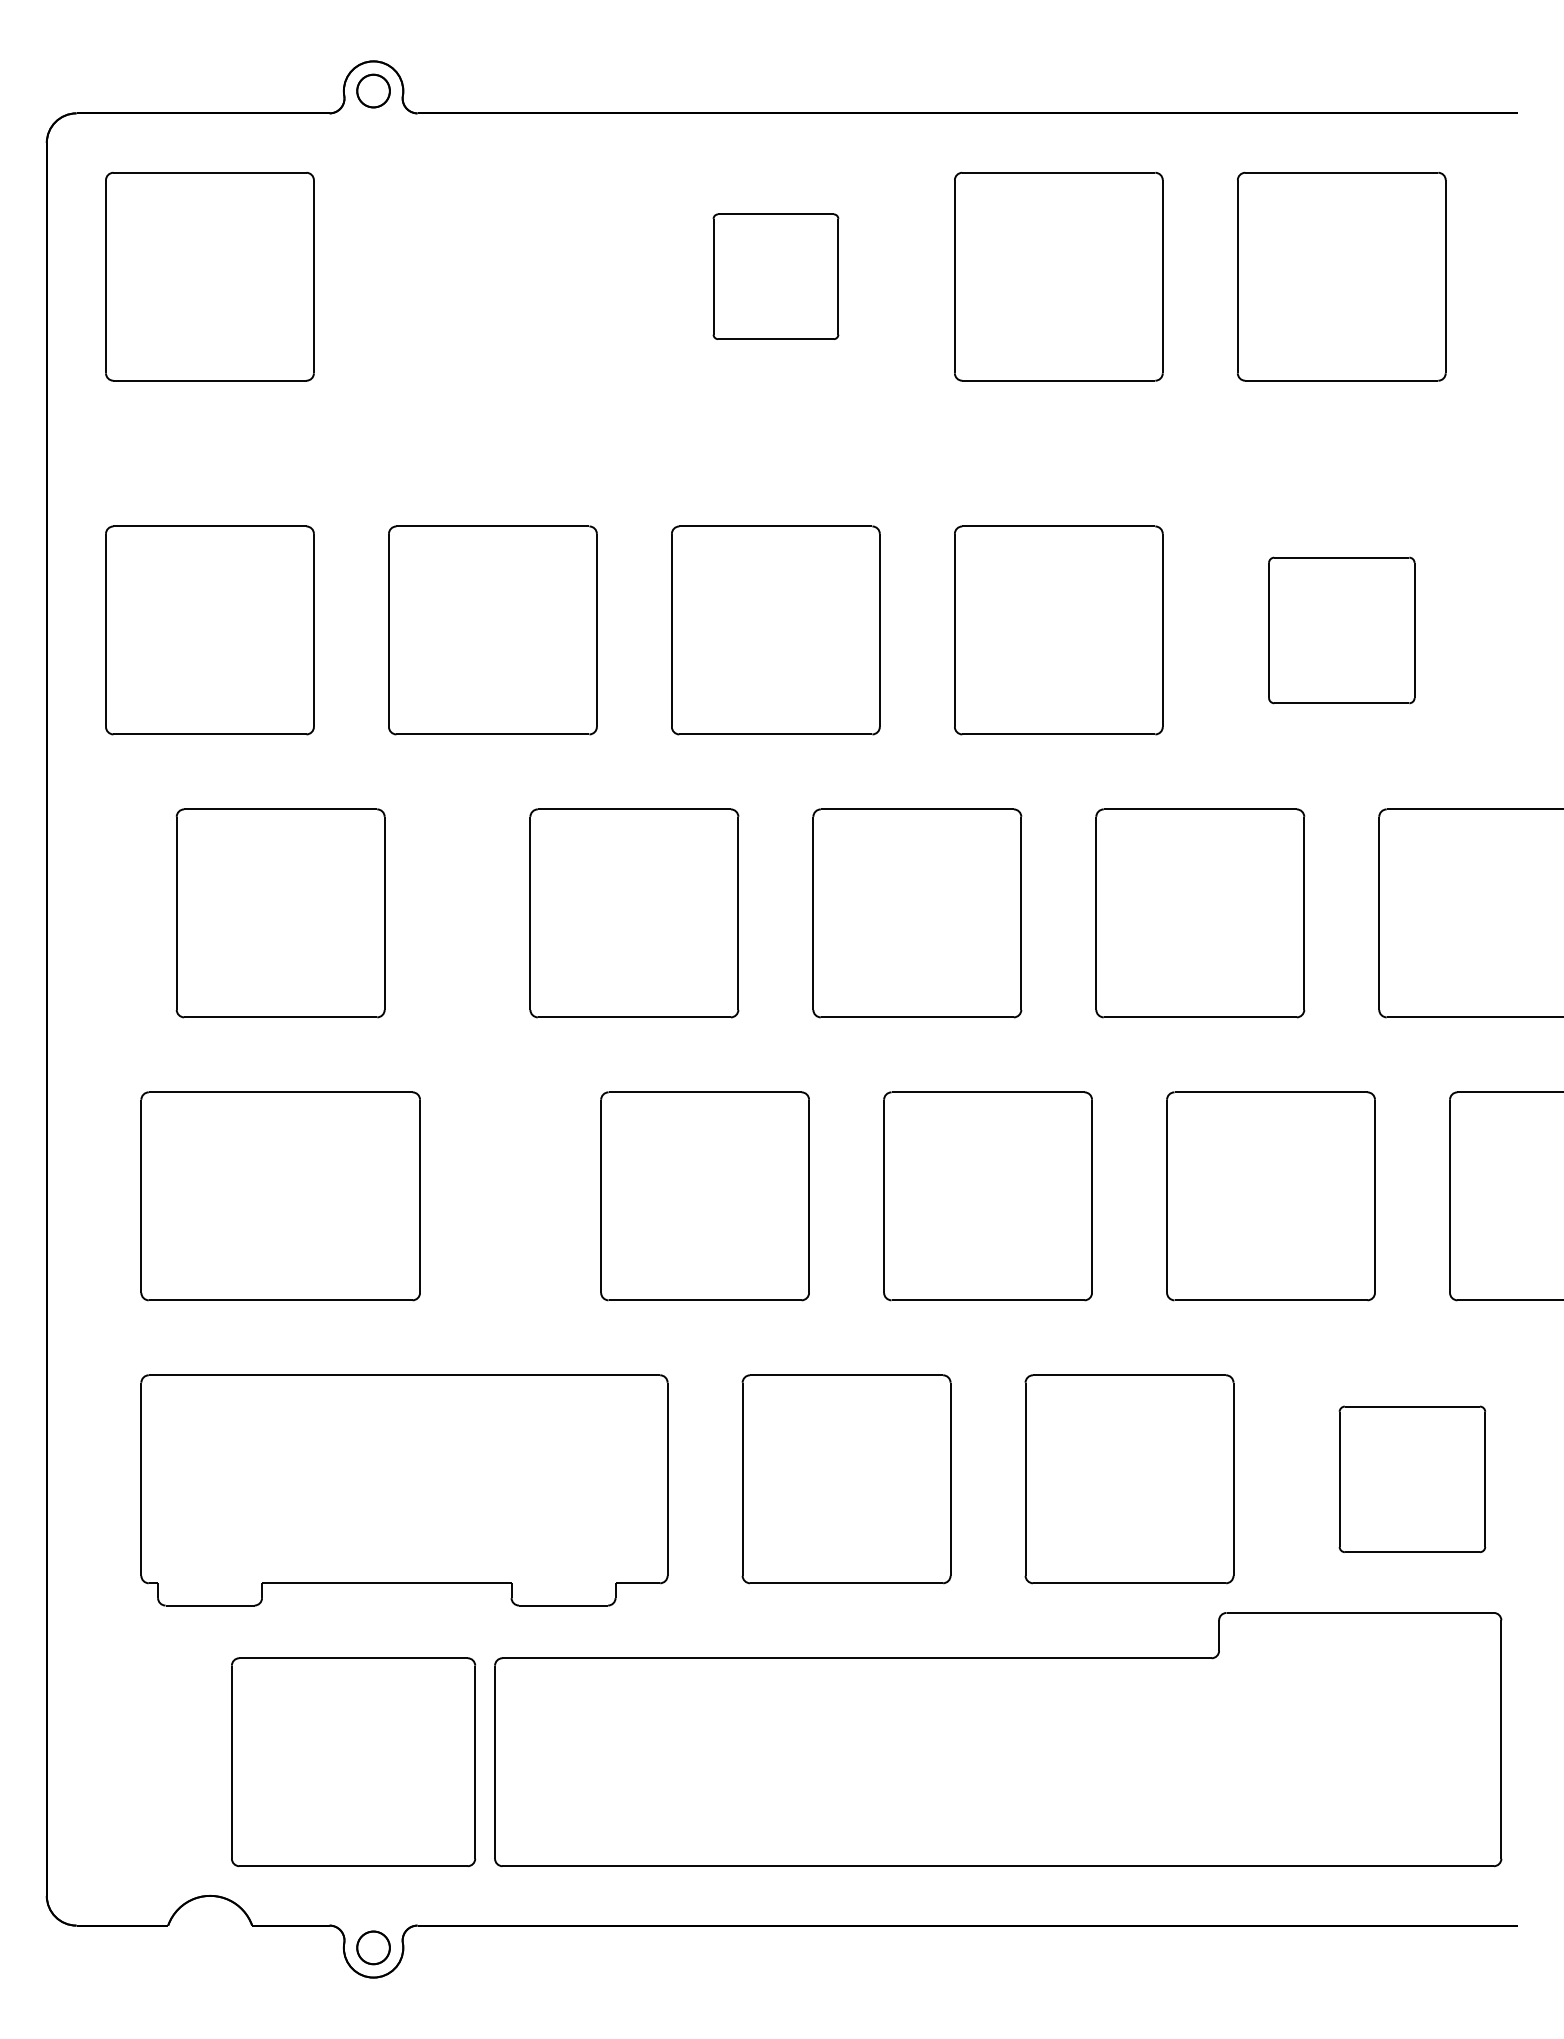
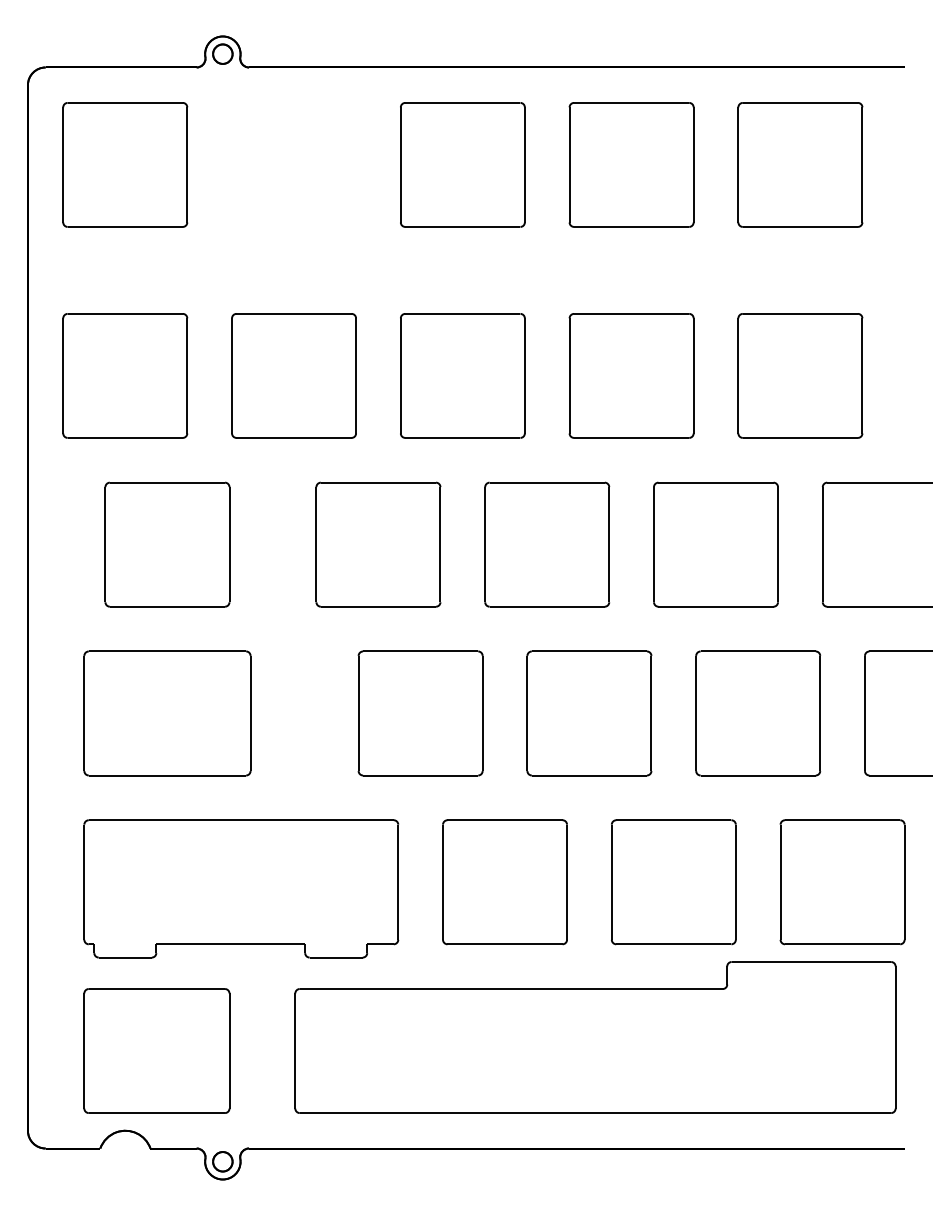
part: (775, 276) -> (462, 164), size x1.67
part: (1341, 629) -> (800, 375), size x1.43
part: (1412, 1479) -> (842, 882), size x1.43
part: (352, 1761) -> (156, 1050), moved

